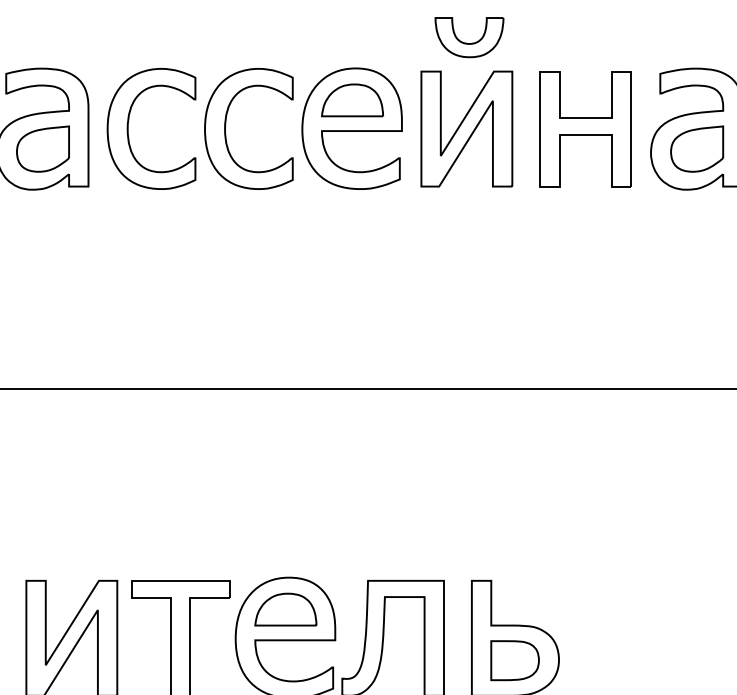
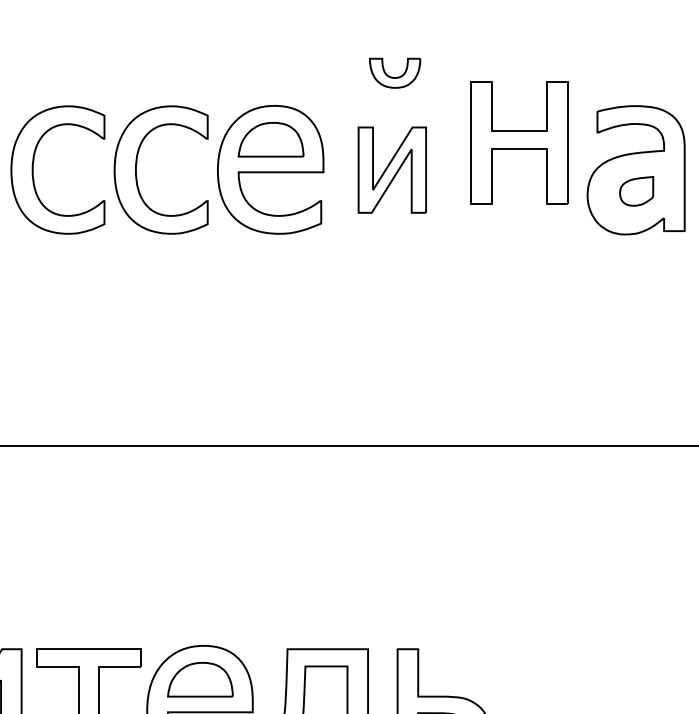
part: (469, 37) -> (395, 73), size x0.7
part: (466, 128) -> (391, 169), size x0.7
part: (585, 129) -> (519, 143), moved
part: (697, 148) -> (636, 190), size x0.6

